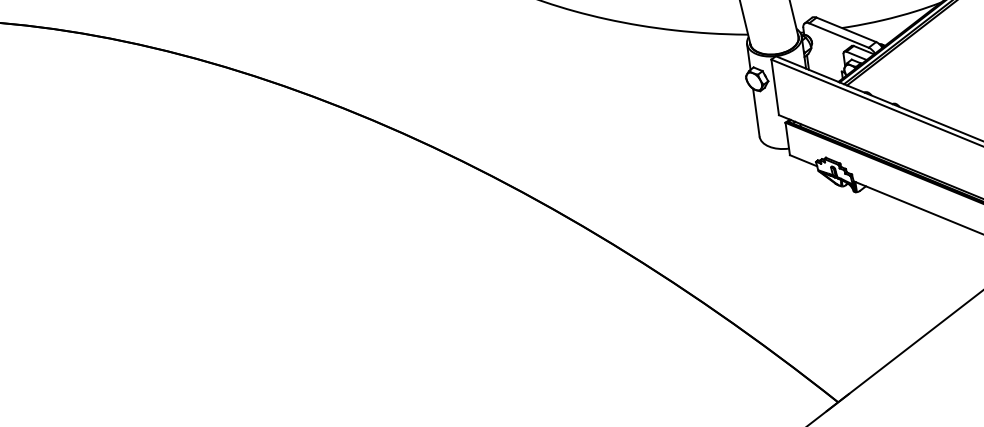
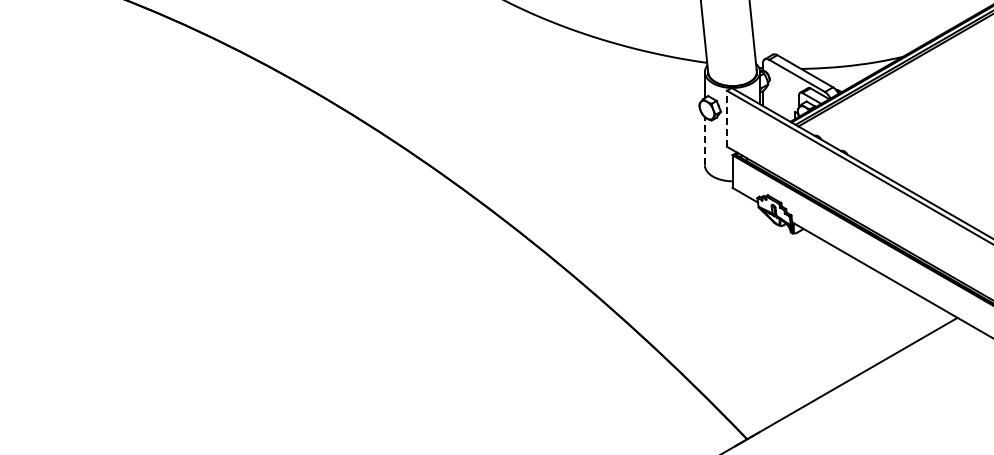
line: (774, 87) -> (726, 118), solid -> dashed
line: (755, 111) -> (704, 140), solid -> dashed

